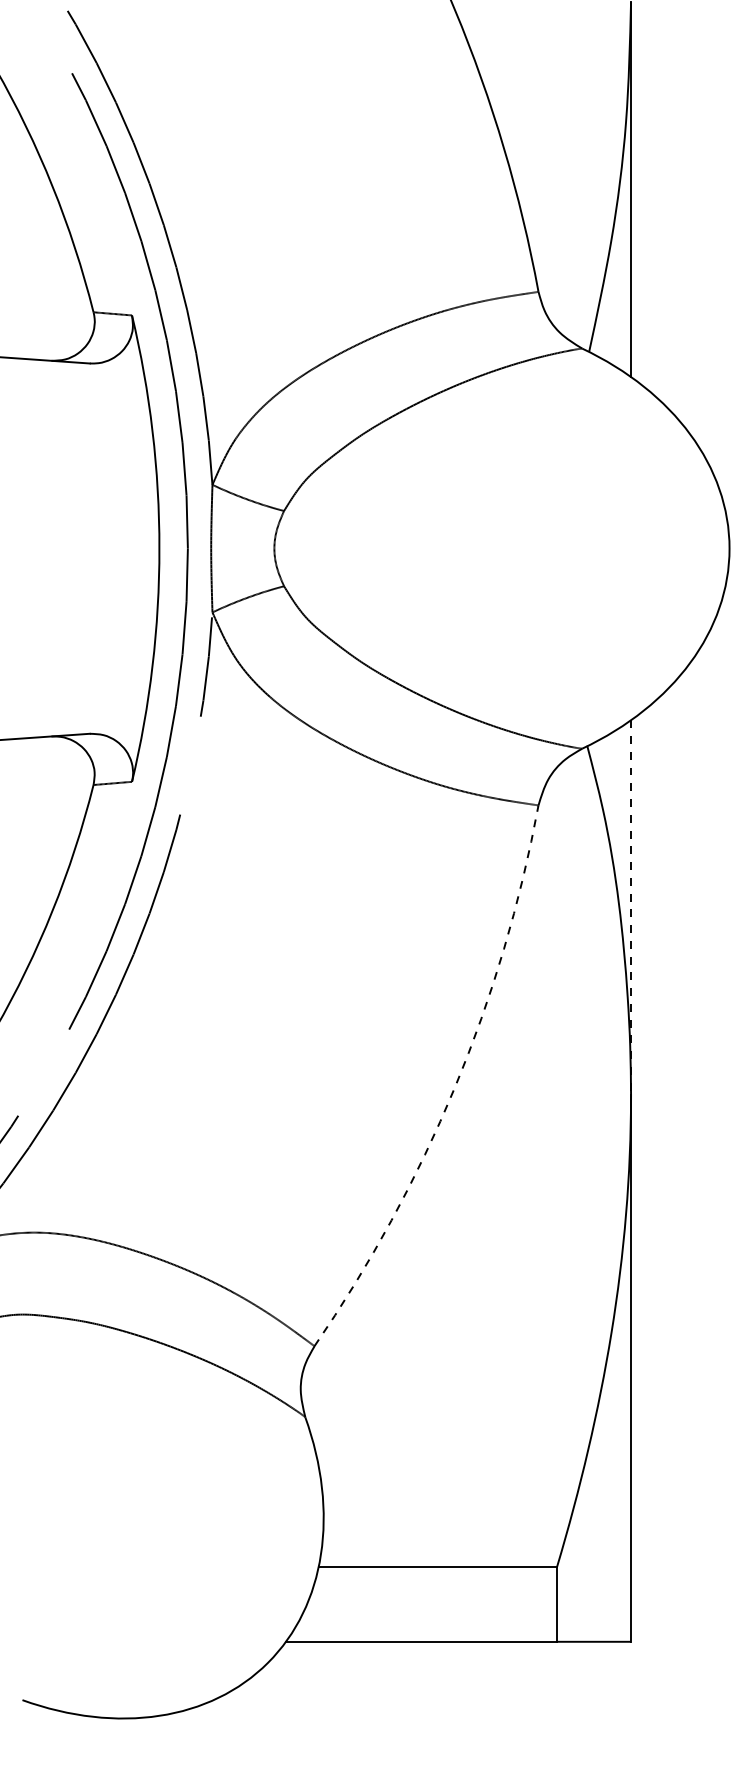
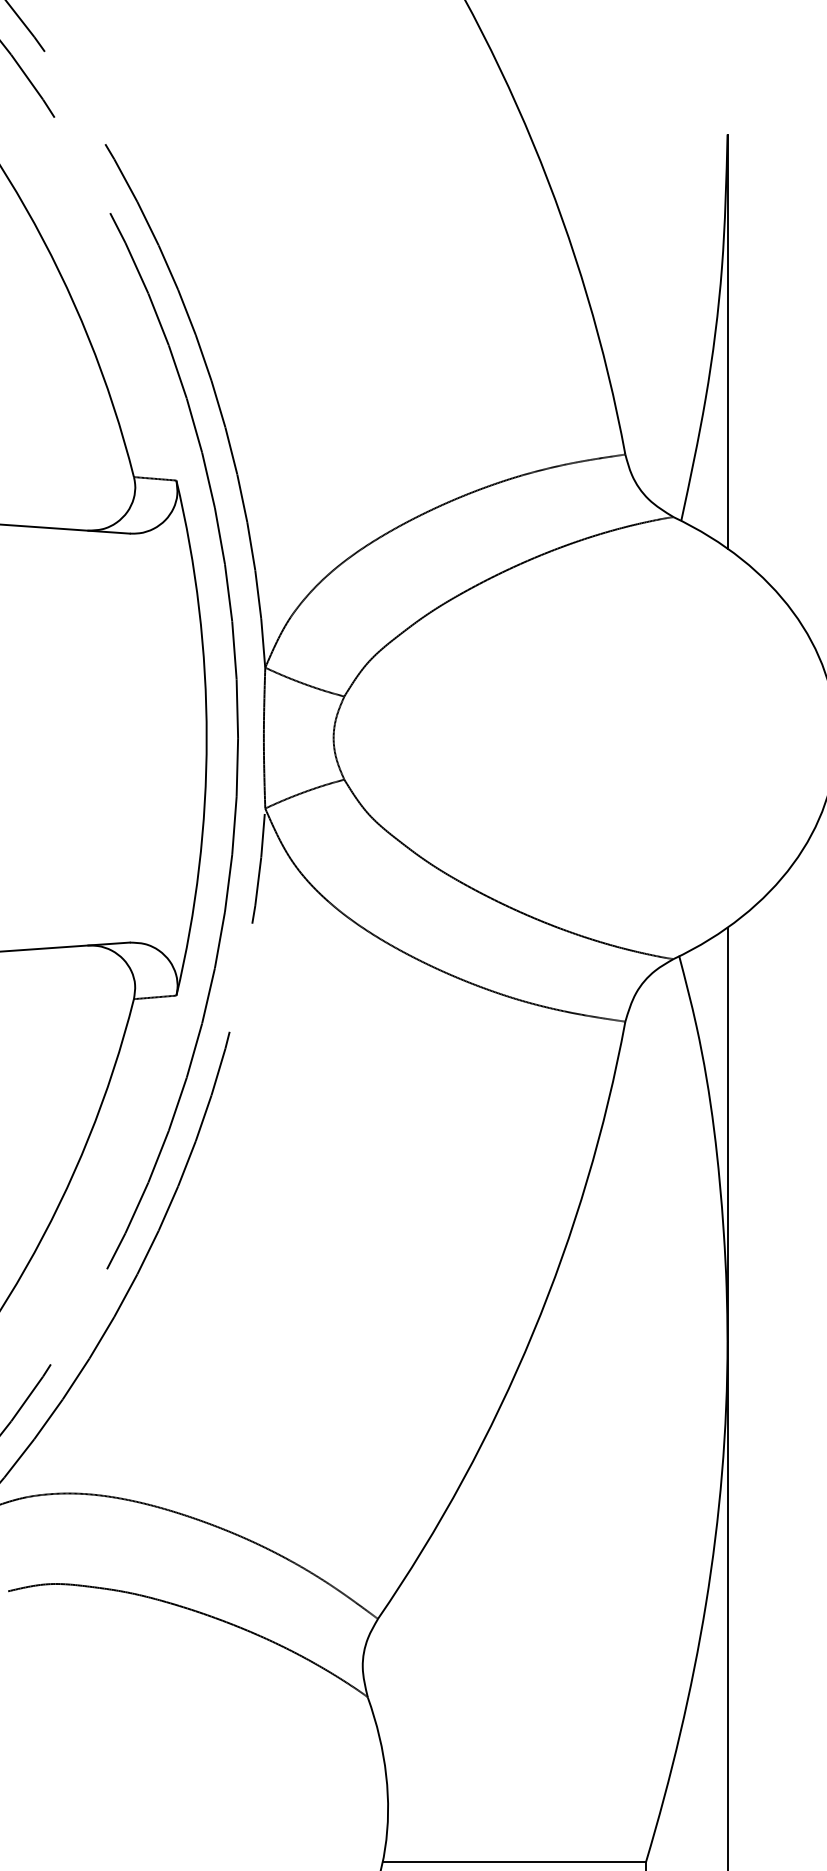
line: (631, 908) -> (728, 1135), dashed -> solid
arc: (454, 1087) -> (532, 1333), dashed -> solid

